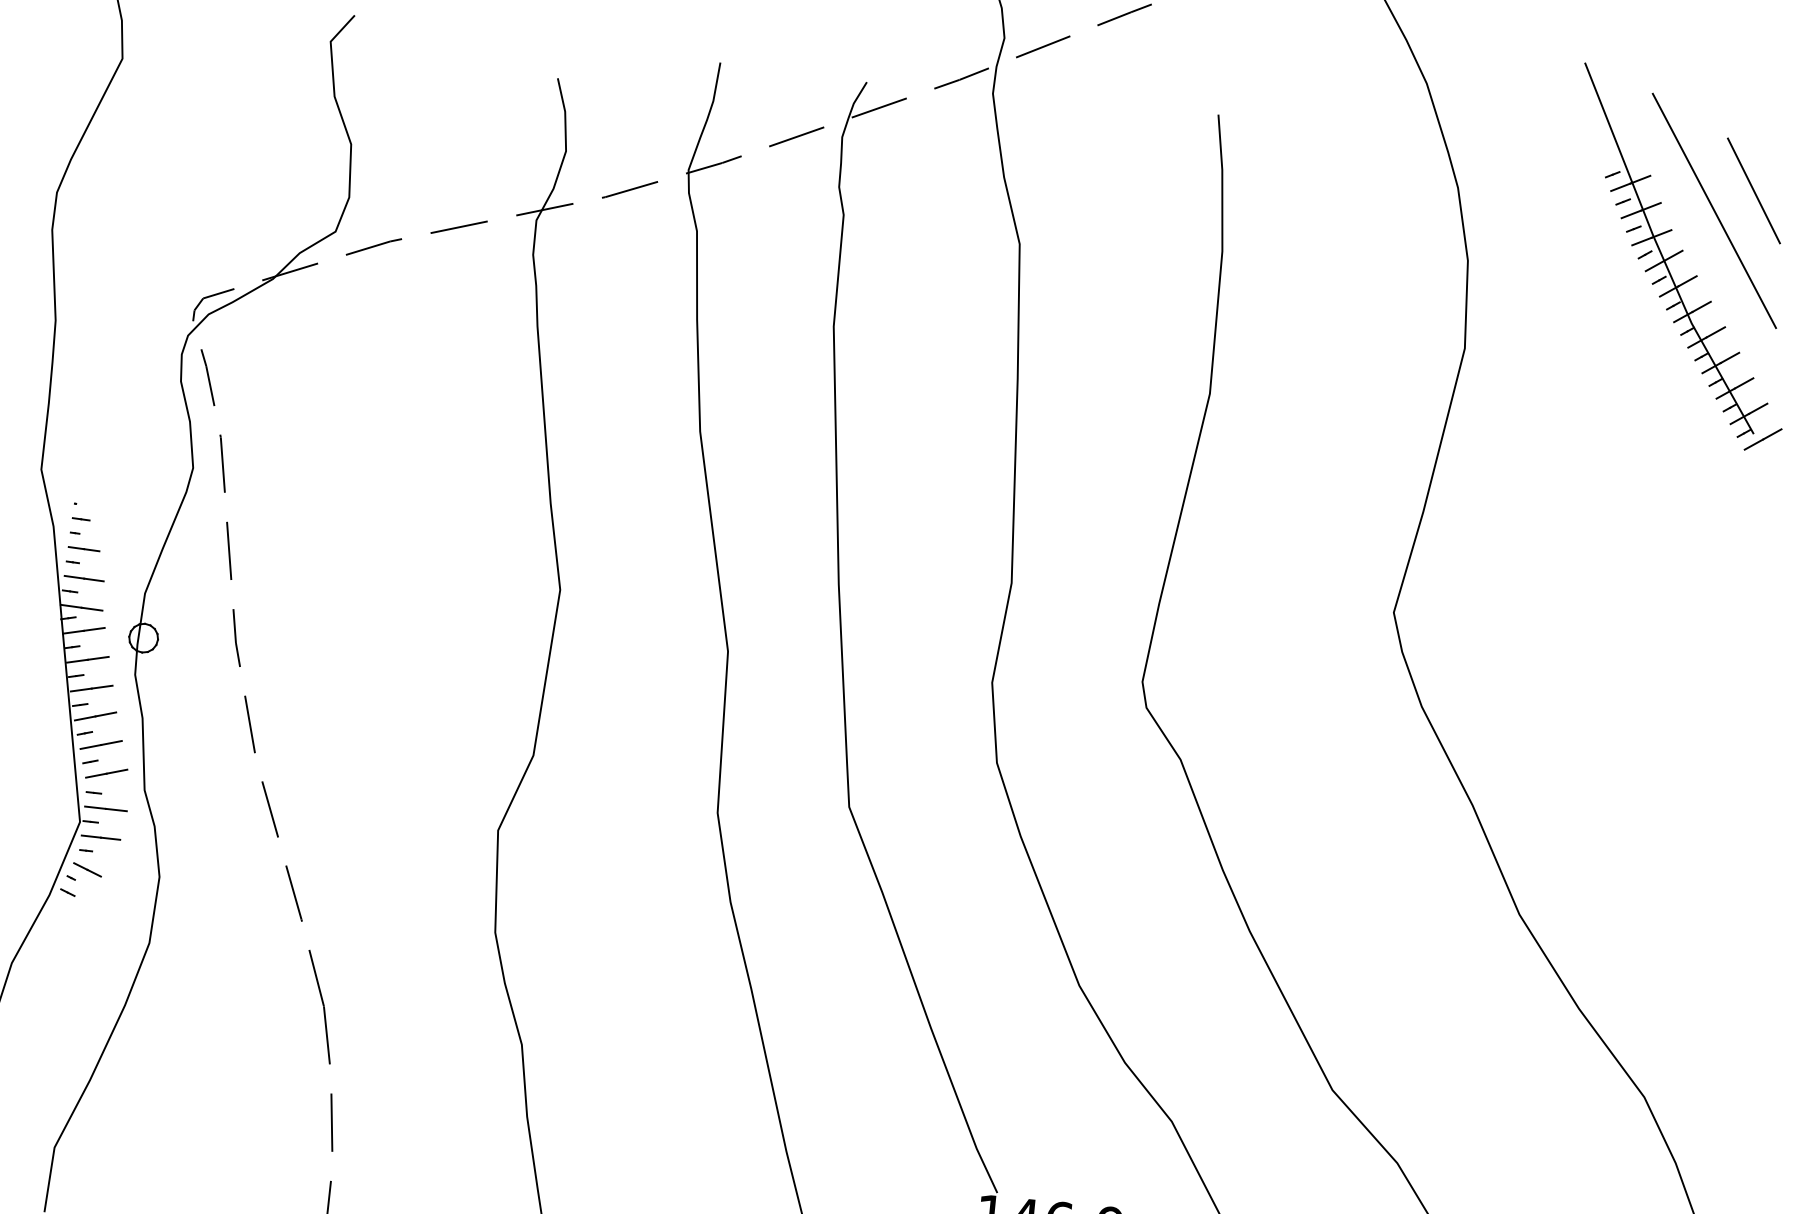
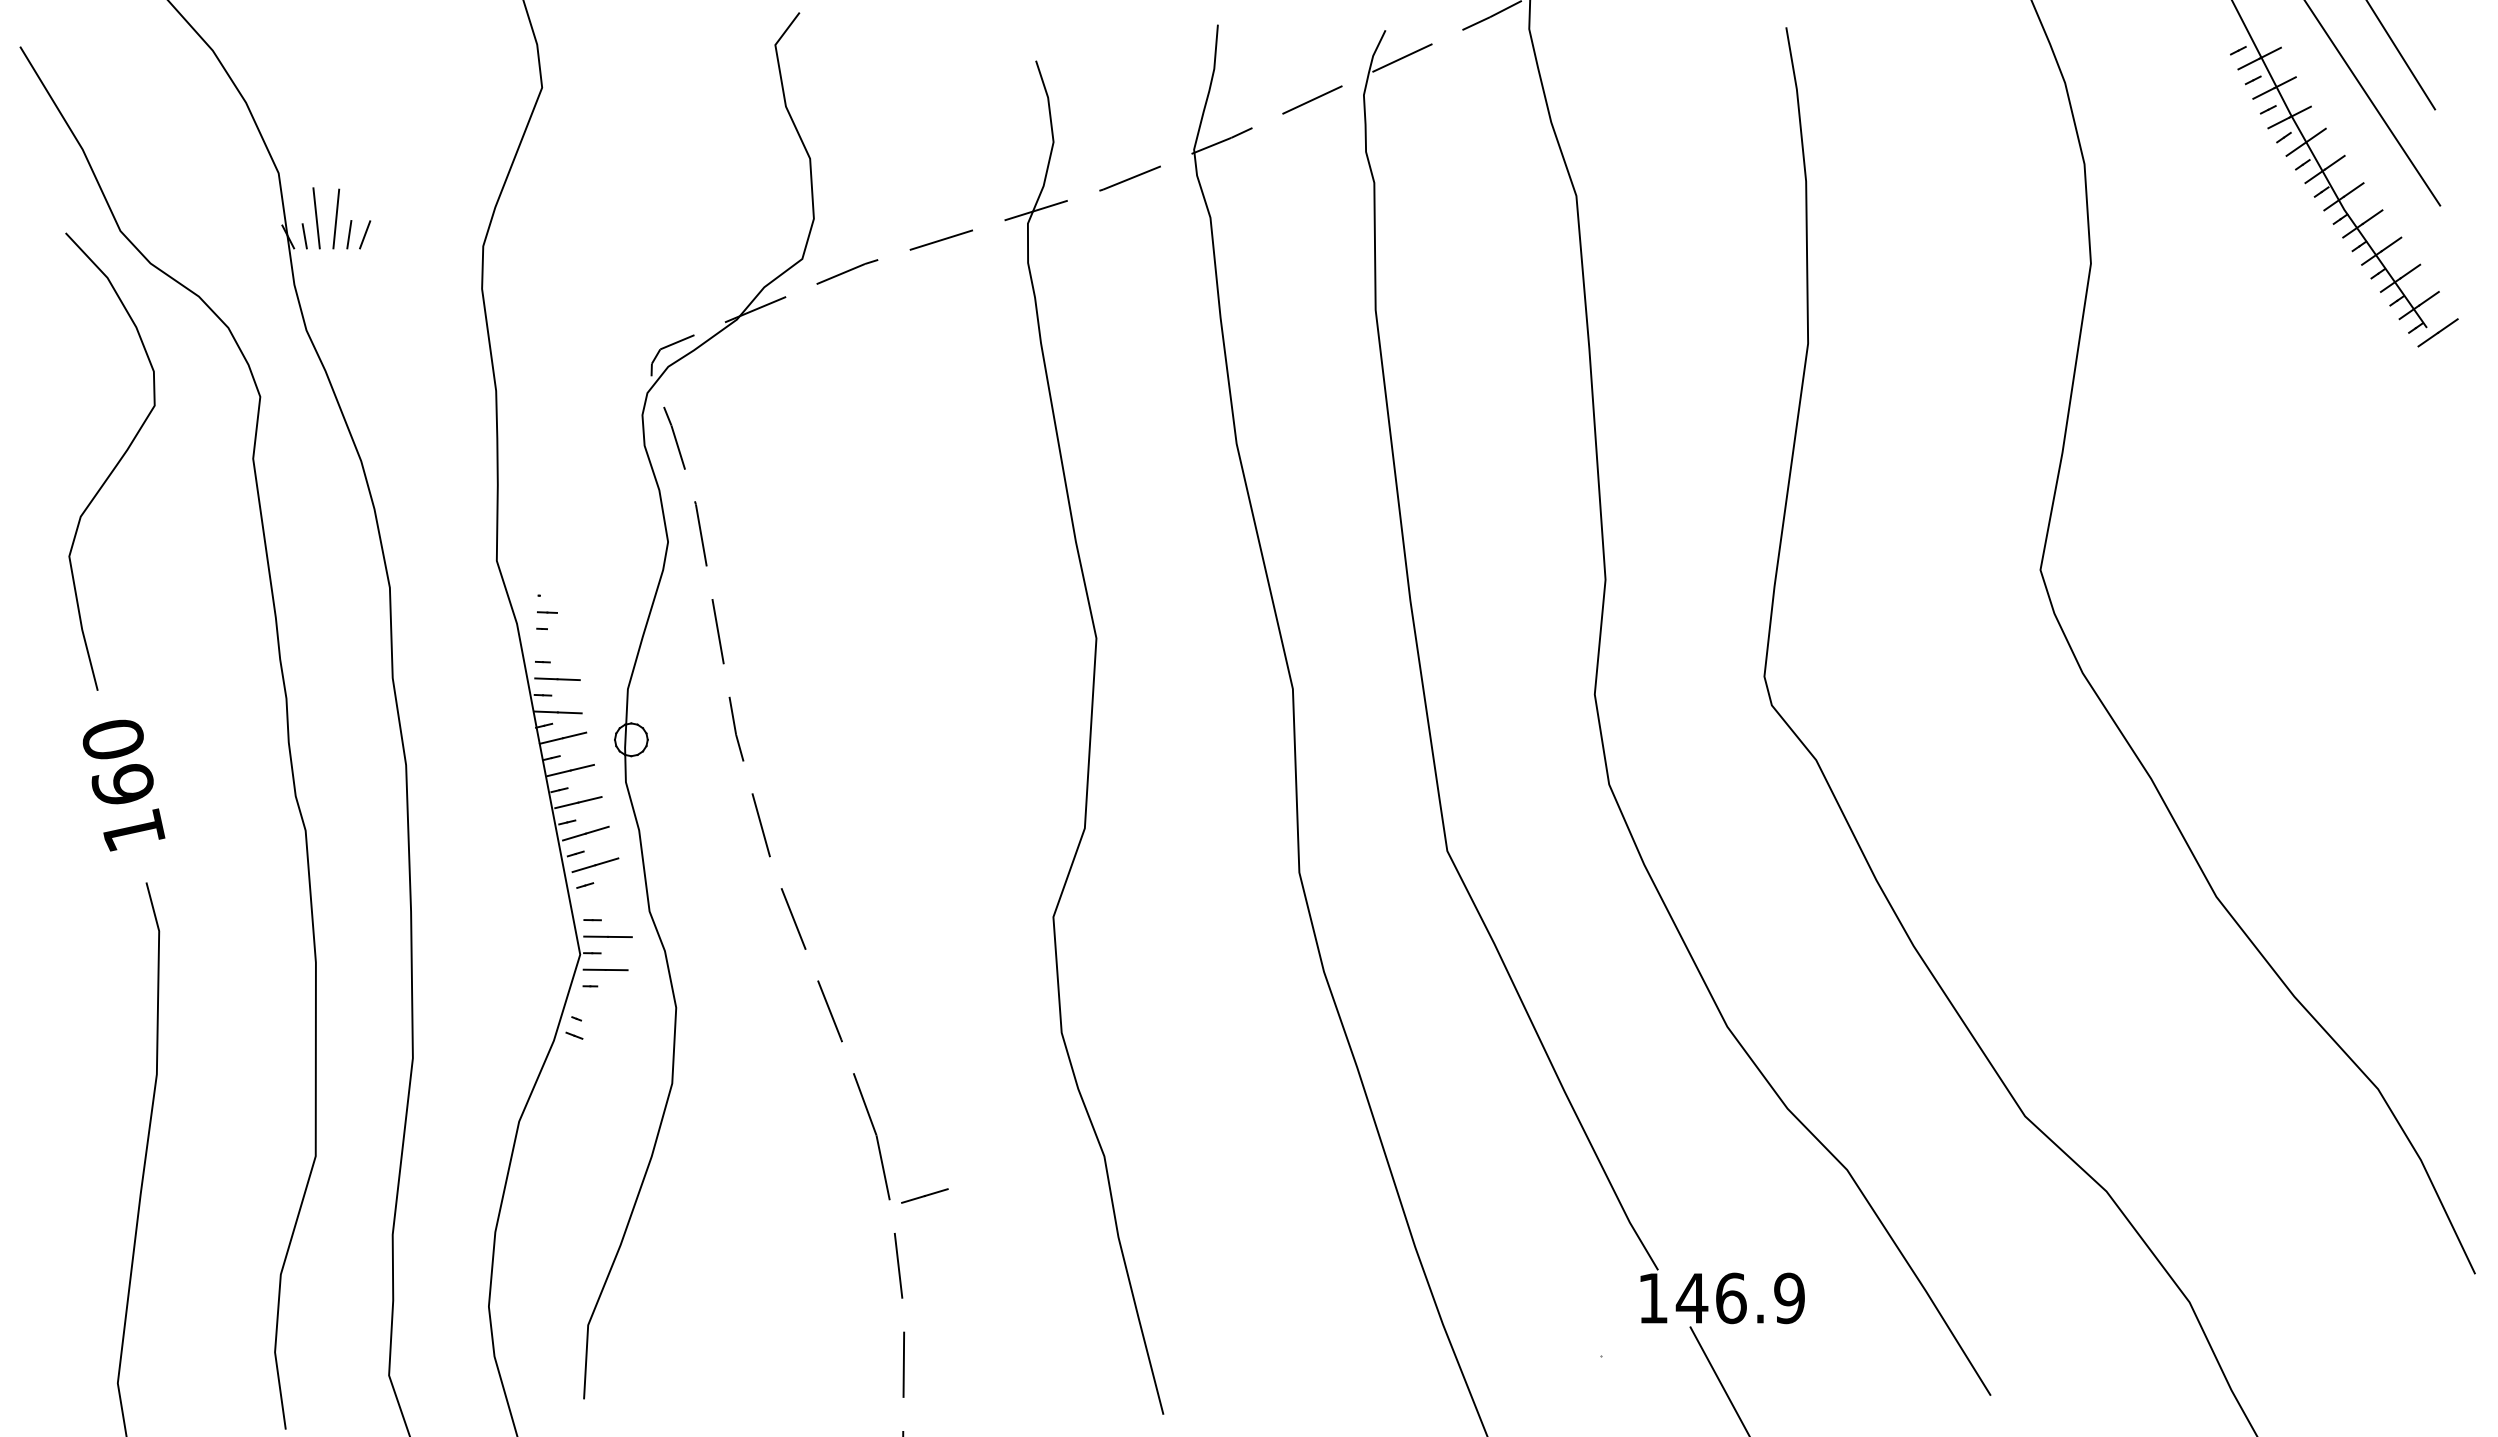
line: (83, 548) -> (553, 645), removed
line: (106, 773) -> (924, 1195), moved
line: (87, 869) -> (593, 1007), removed

